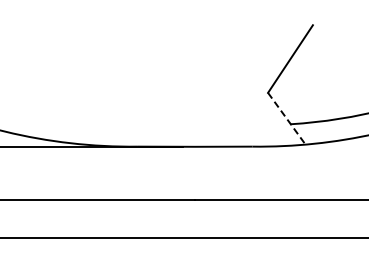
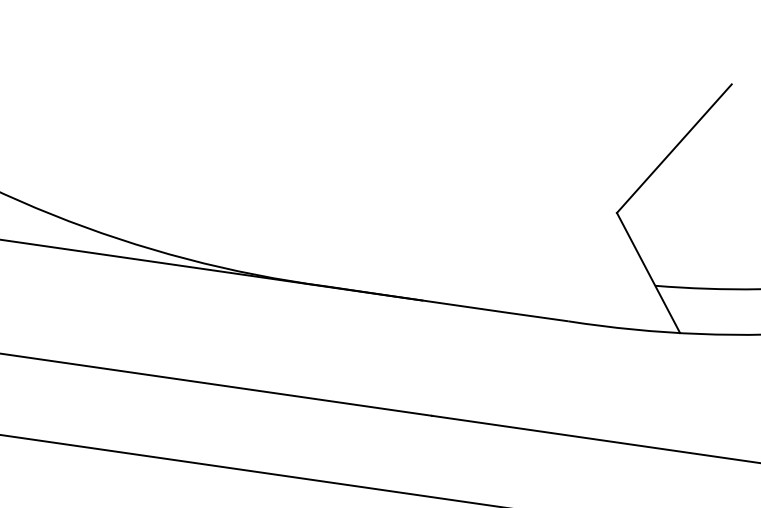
line: (286, 118) -> (647, 272), dashed -> solid

